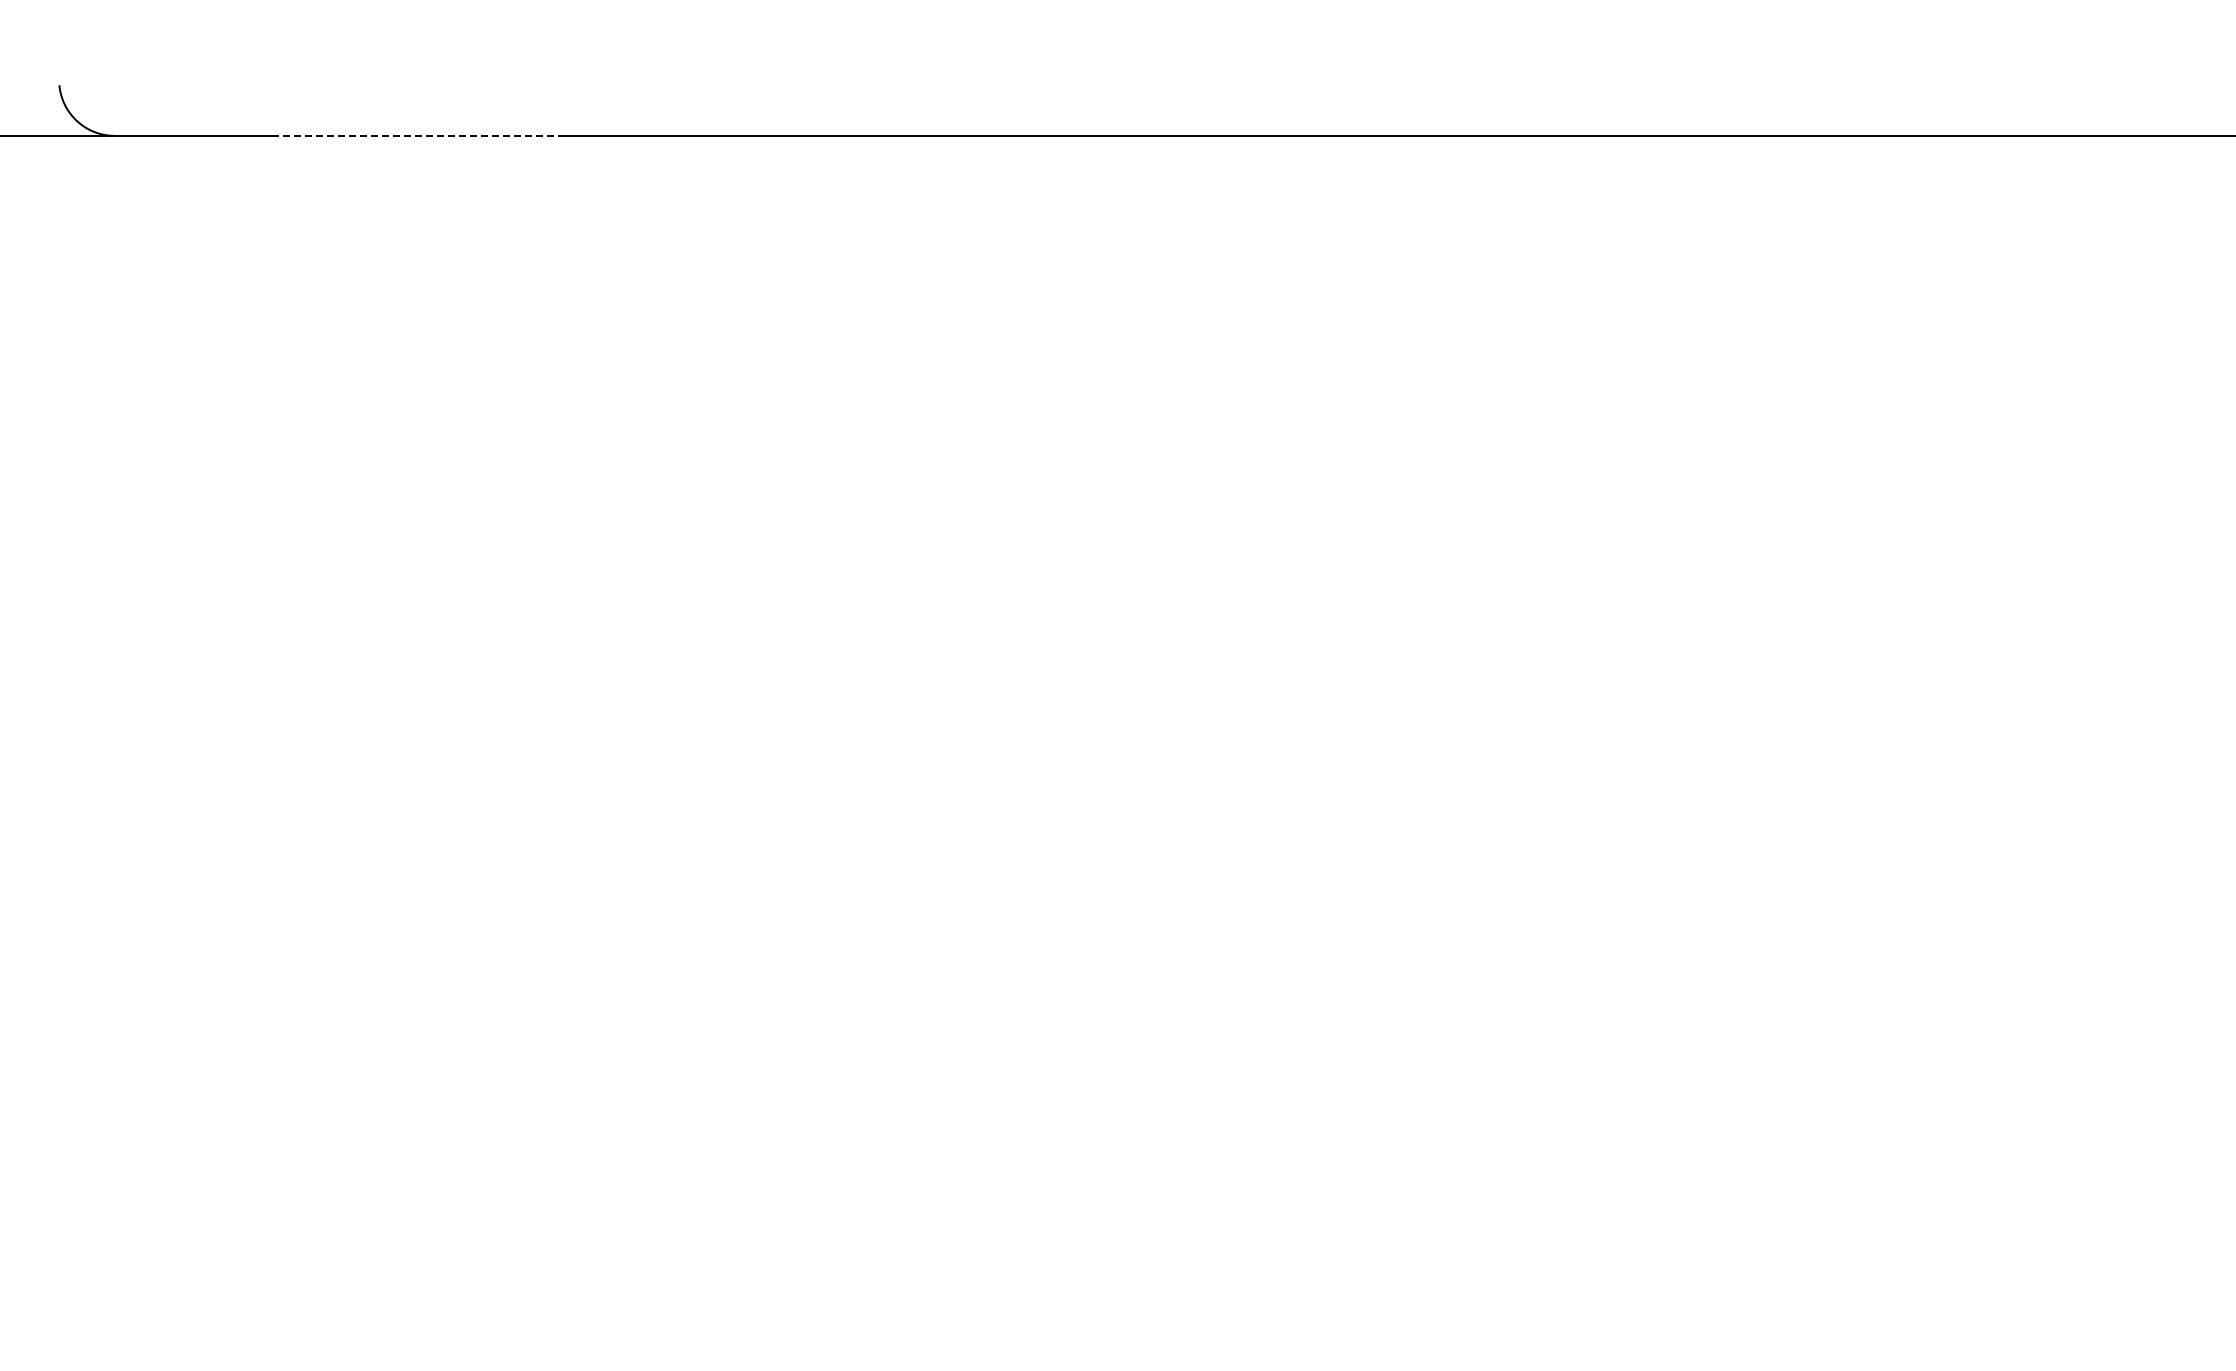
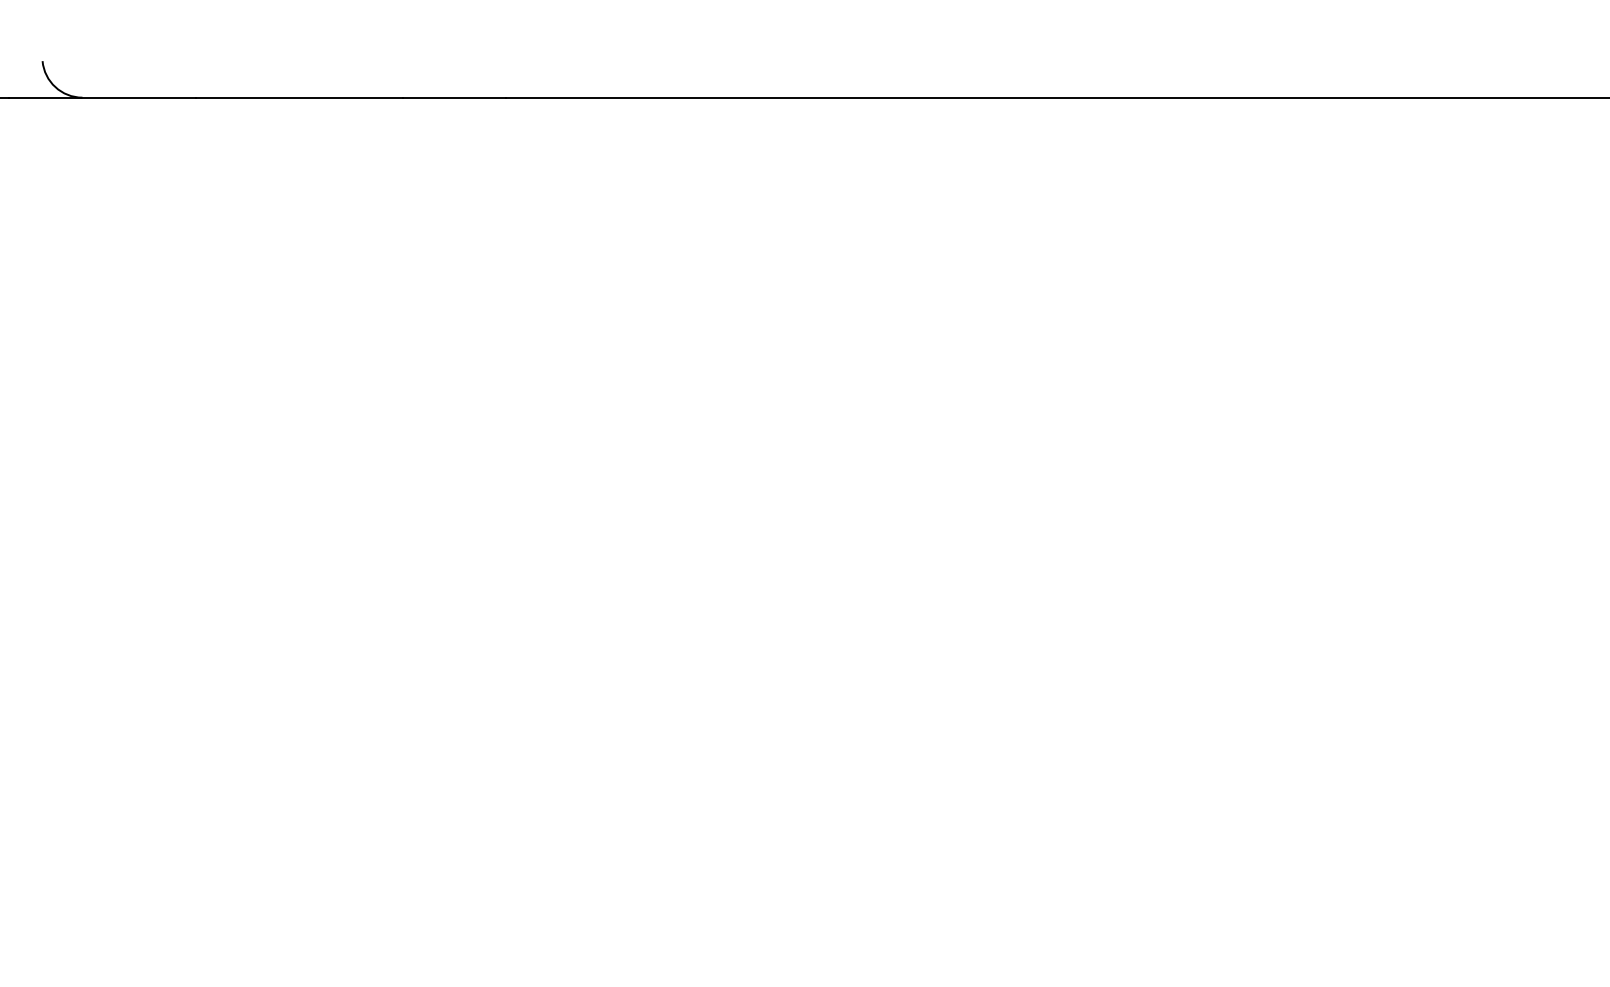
line: (416, 135) -> (299, 97), dashed -> solid

